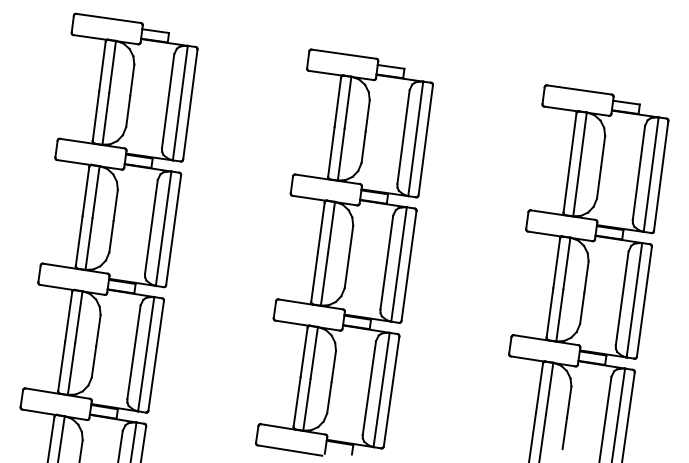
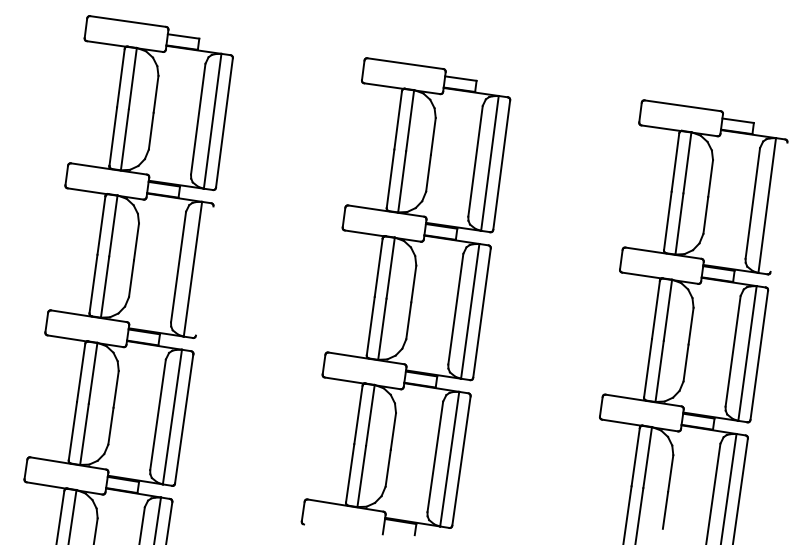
line: (661, 176) -> (779, 207), removed
line: (173, 230) -> (204, 271), removed
line: (289, 450) -> (341, 530), removed

